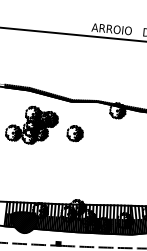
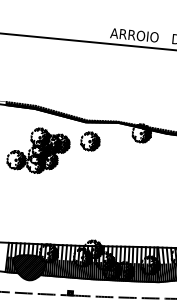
part: (74, 133) -> (89, 141), moved

